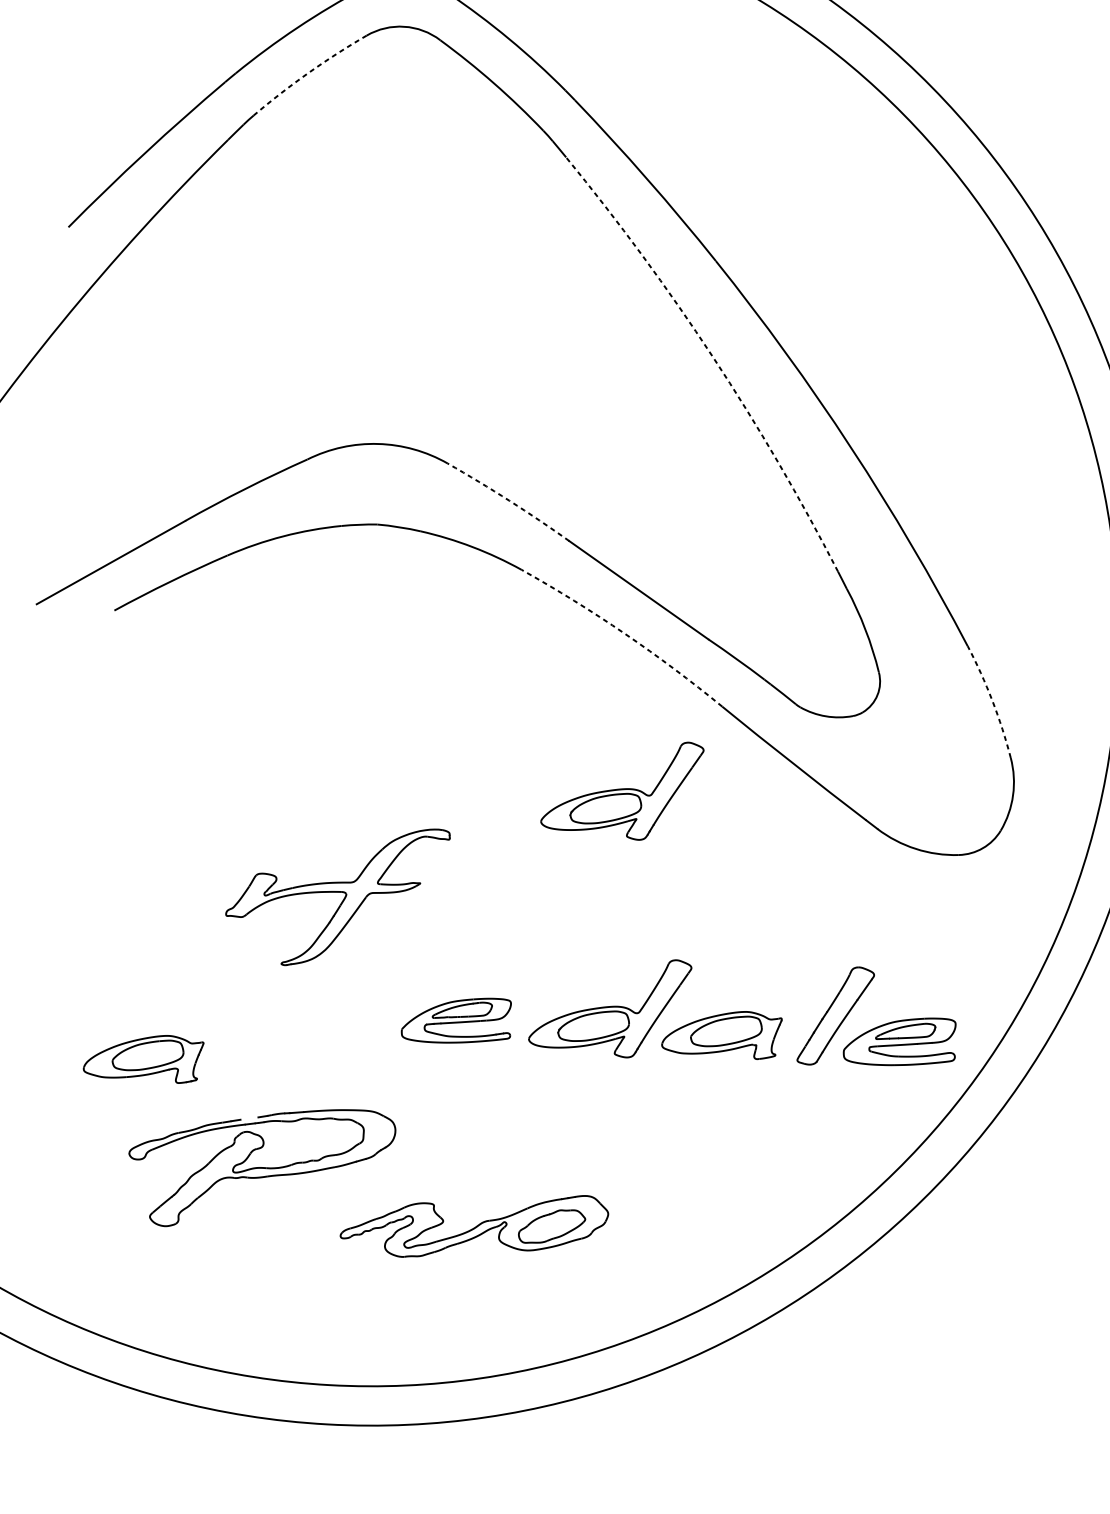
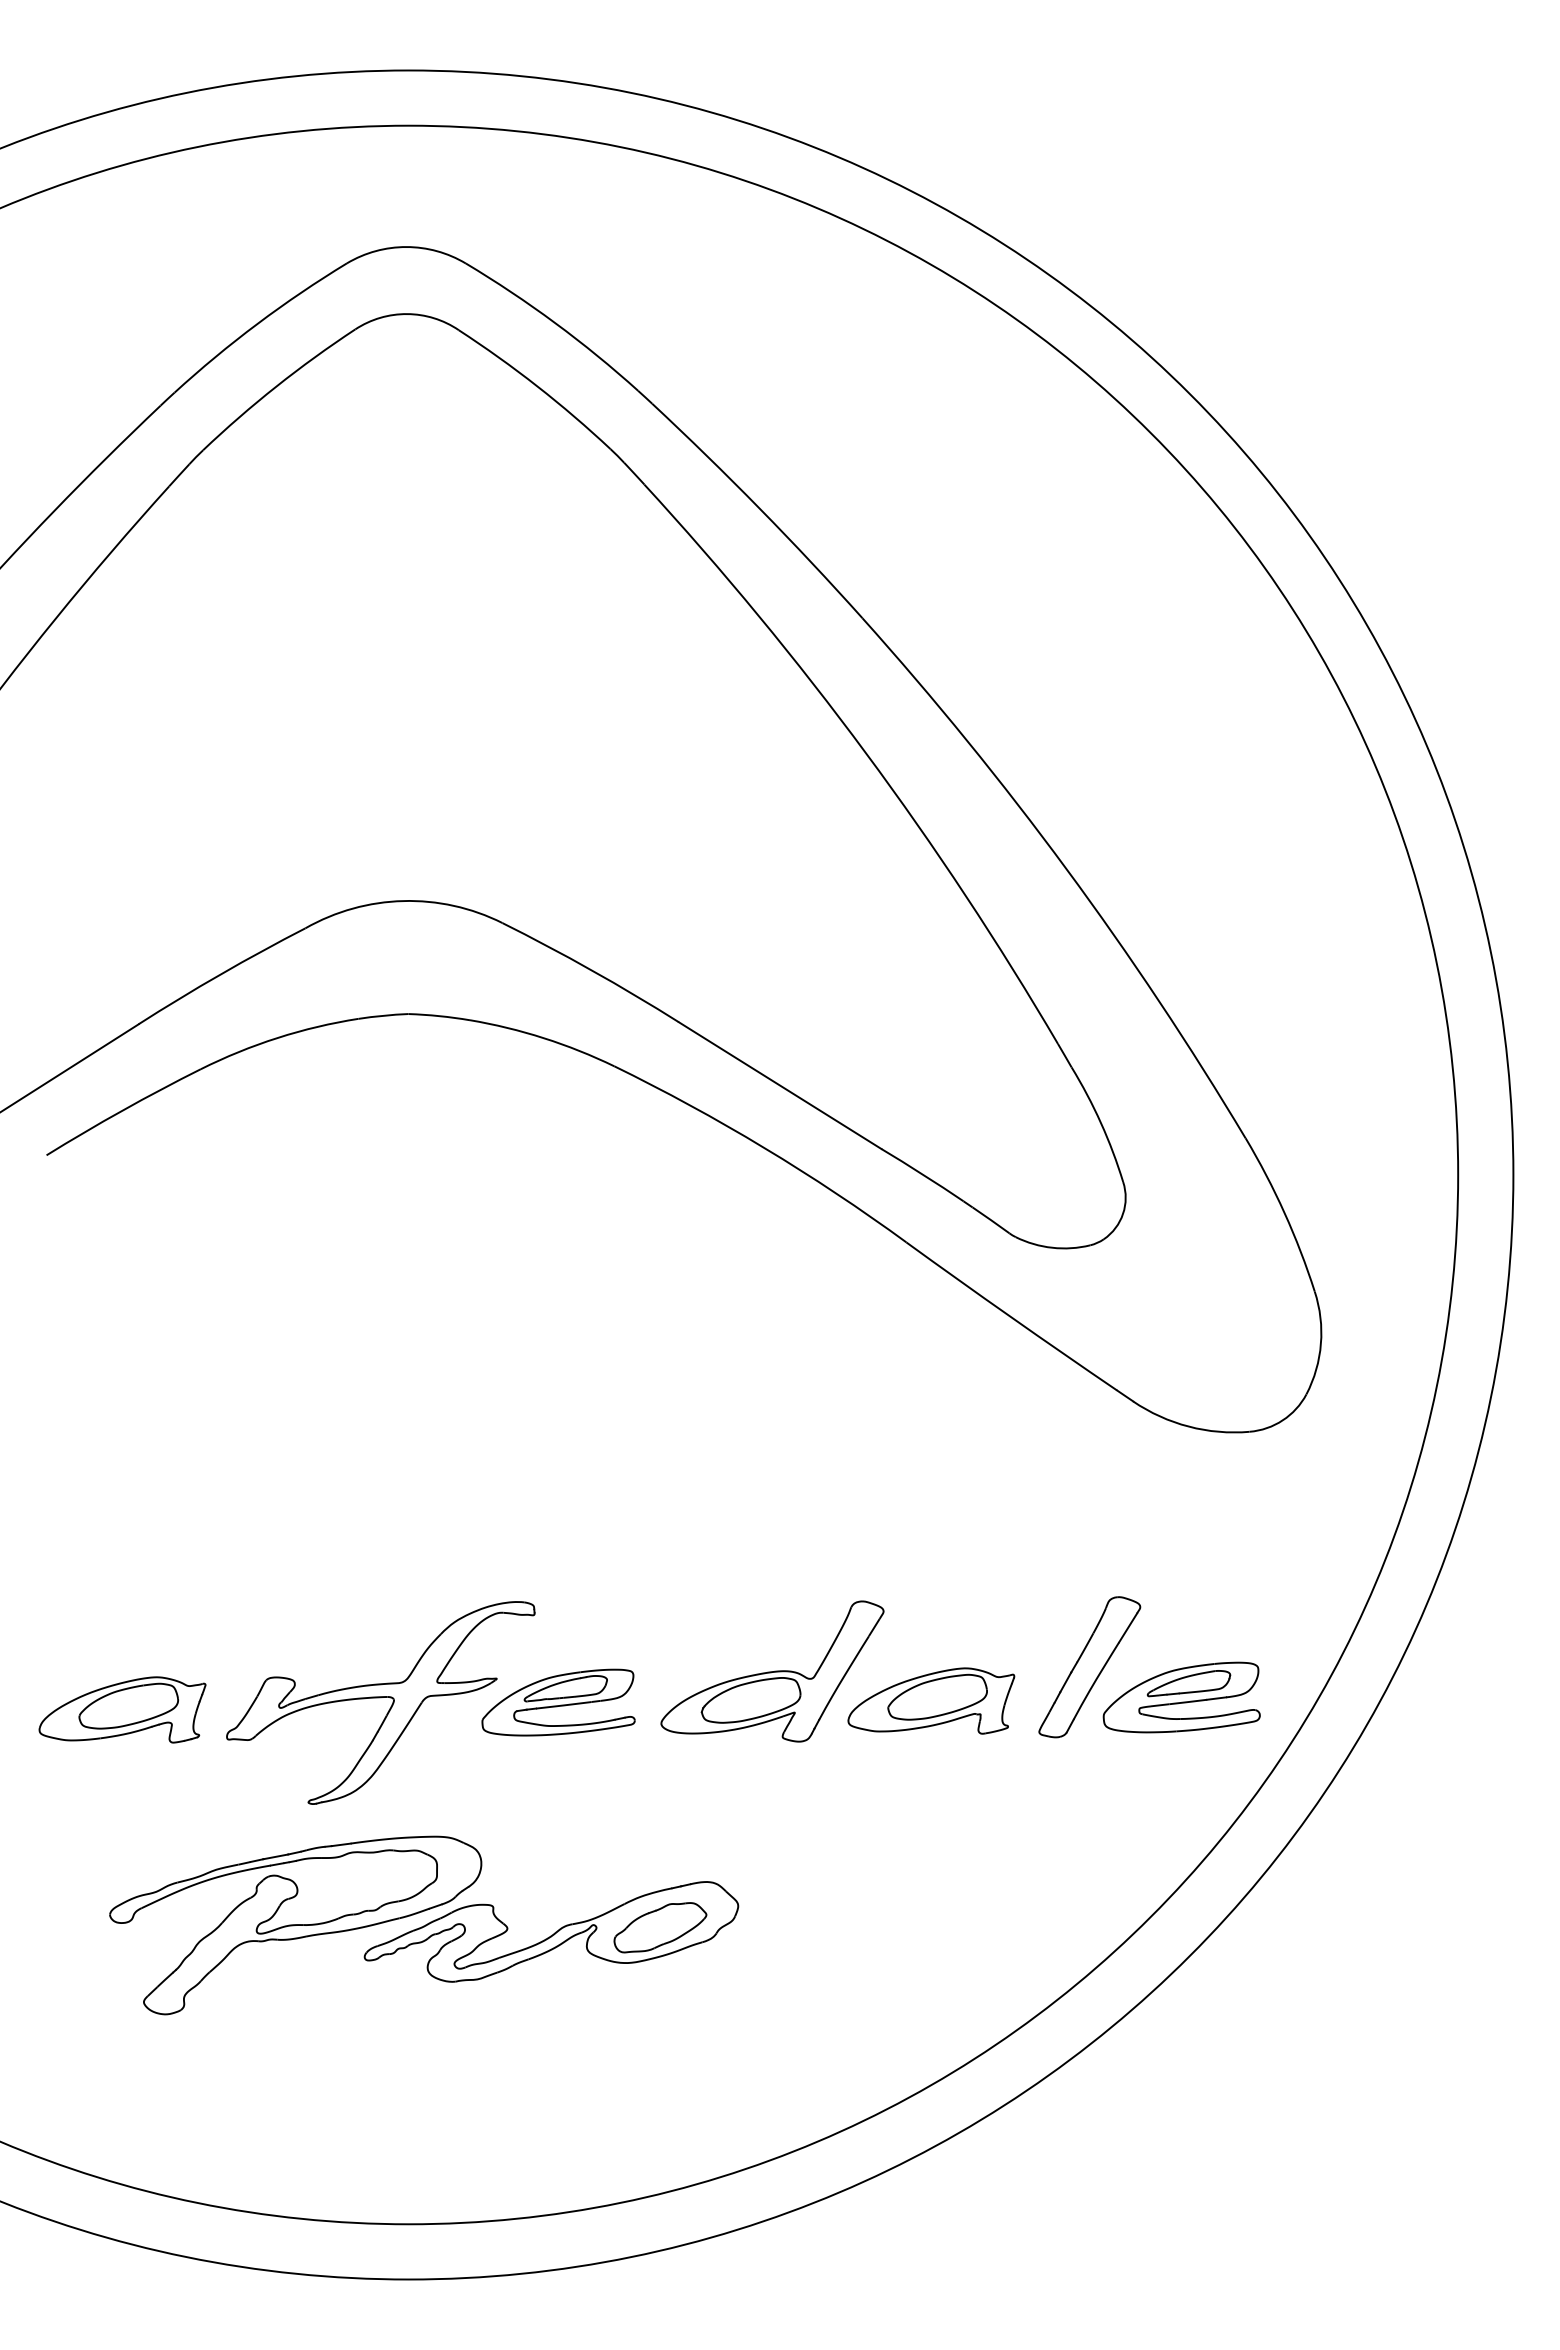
arc: (308, 73) -> (276, 386), dashed -> solid
arc: (713, 357) -> (866, 753), dashed -> solid
arc: (509, 500) -> (591, 970), dashed -> solid
arc: (625, 633) -> (764, 1147), dashed -> solid
arc: (992, 700) -> (1284, 1212), dashed -> solid
part: (622, 788) -> (772, 1365), removed
part: (336, 895) -> (380, 1702), moved
part: (143, 1057) -> (122, 1709), moved
line: (249, 1118) -> (275, 1856), added
part: (474, 1225) -> (551, 1931), moved

